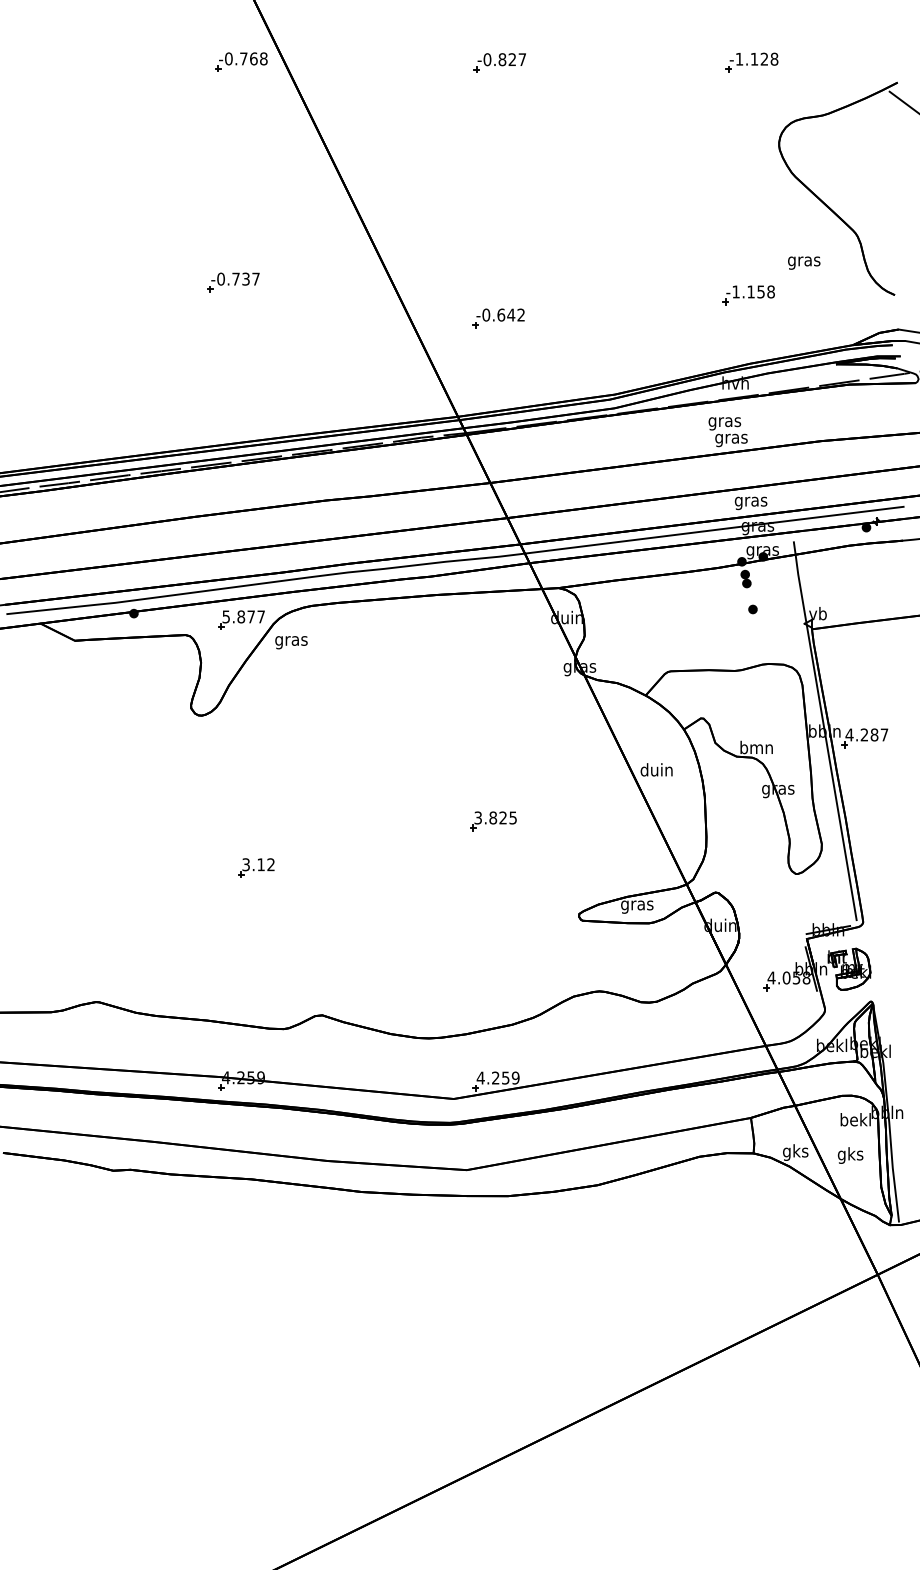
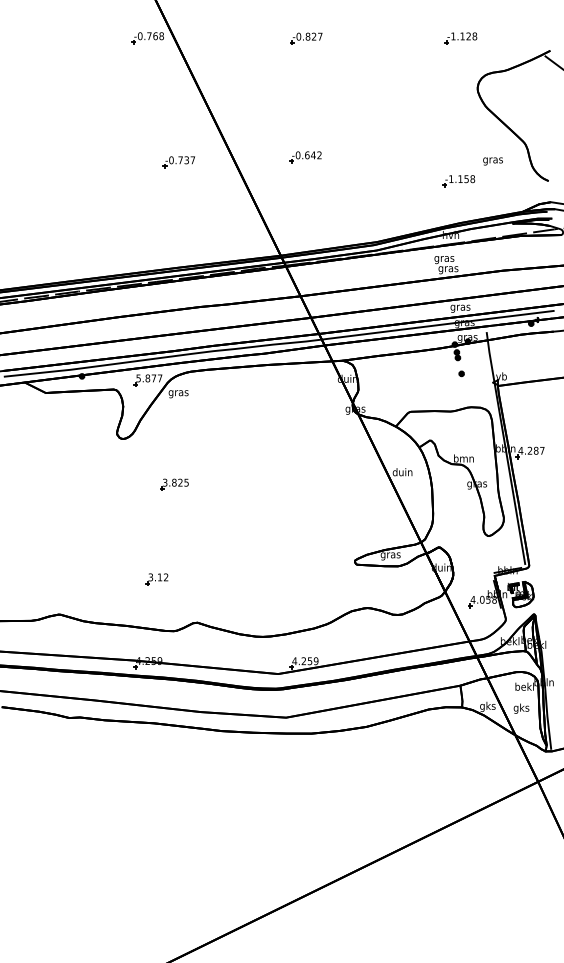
part: (232, 282) -> (178, 162), moved
part: (498, 318) -> (305, 157), moved
part: (493, 820) -> (174, 484), moved
part: (255, 868) -> (156, 579), moved

